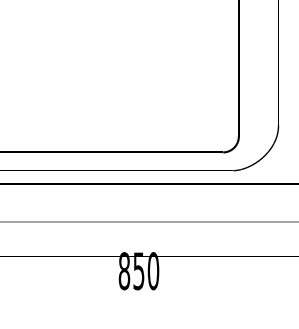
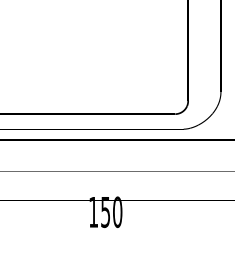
text: (124, 271) -> (93, 212), 850 -> 150

